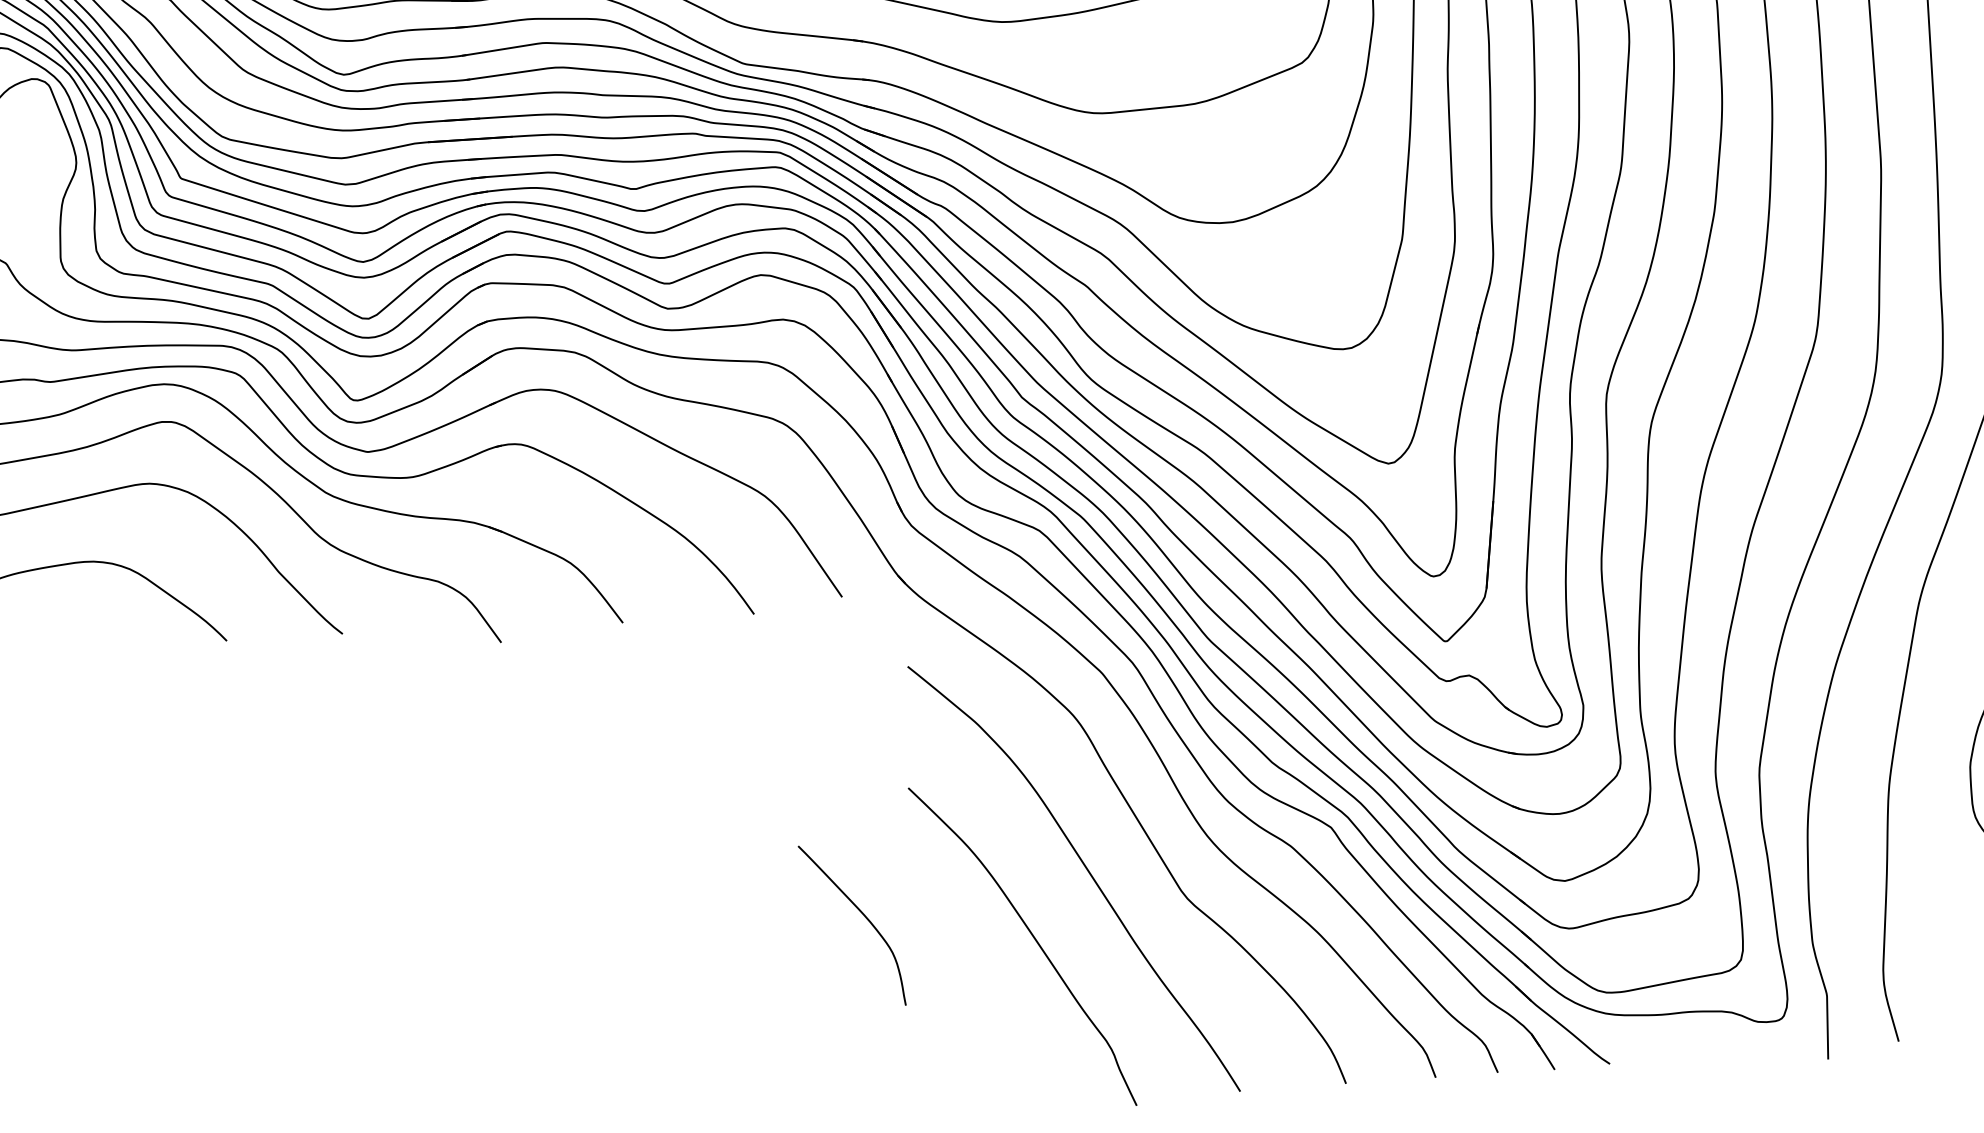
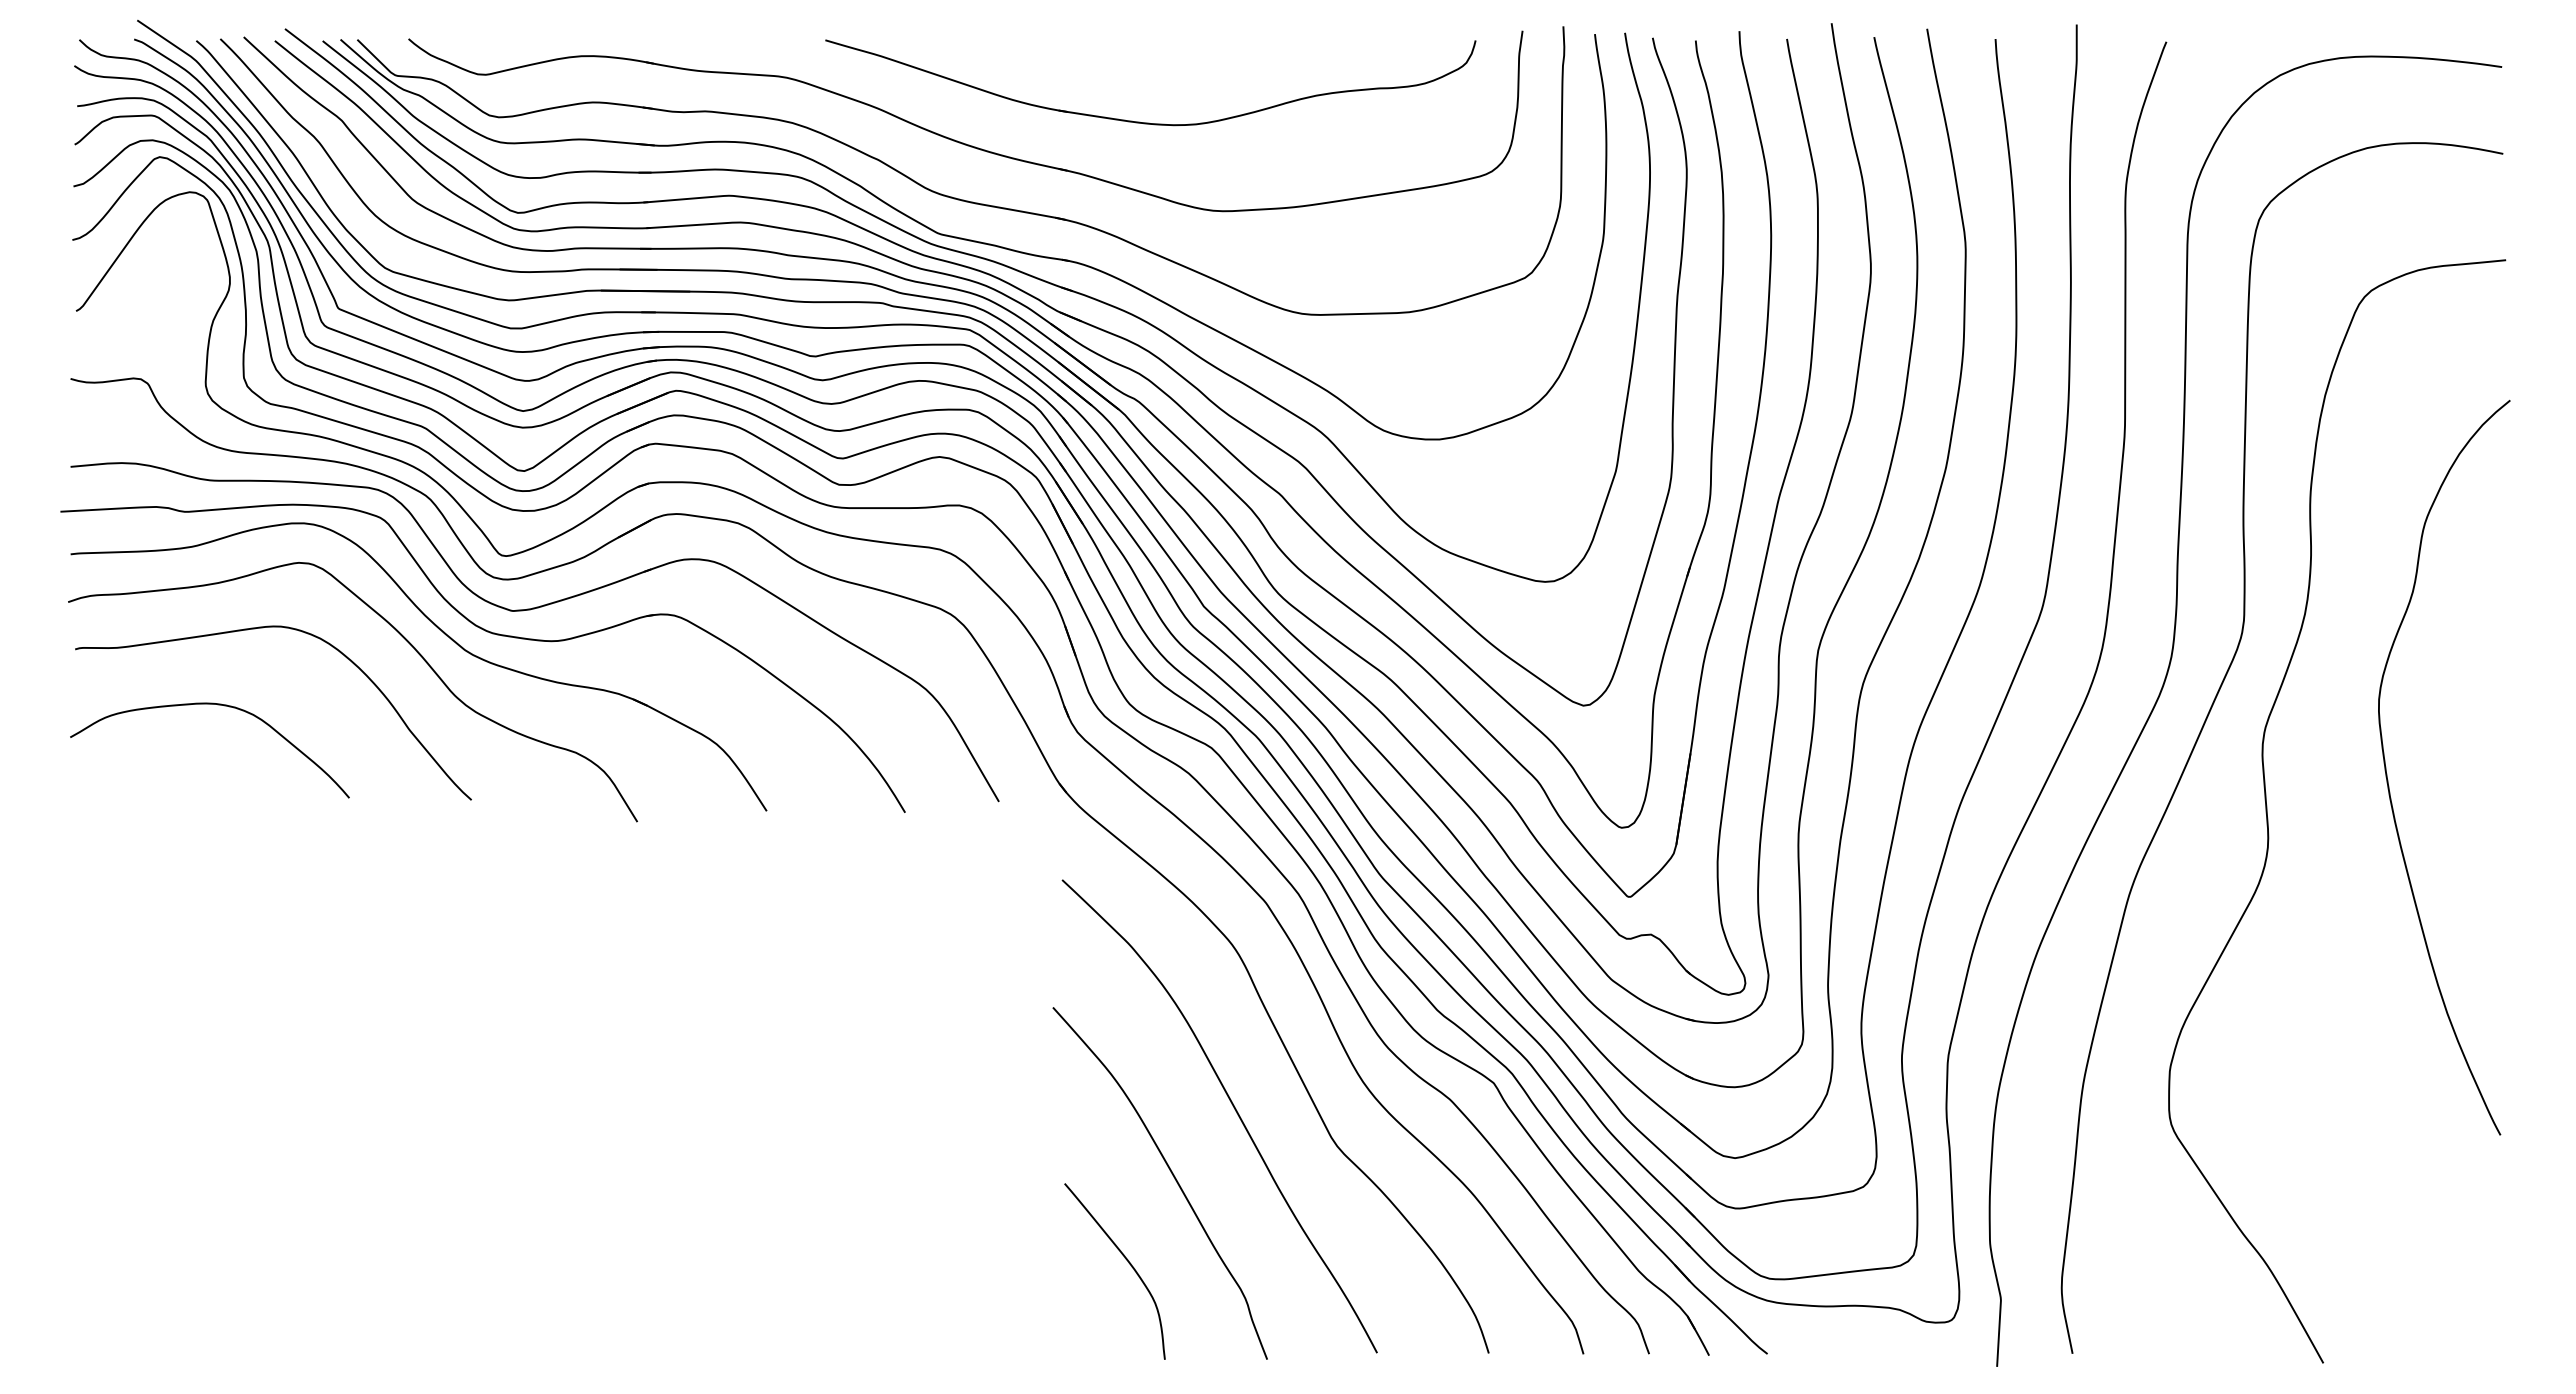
curve: (864, 917) -> (1128, 1263), moved

